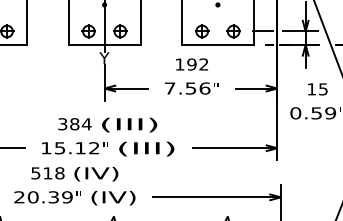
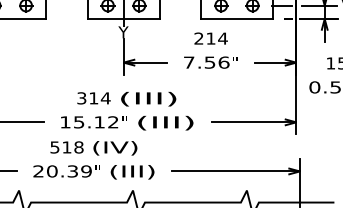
text: (191, 64) -> (210, 38), 192 -> 214
text: (74, 124) -> (93, 98), 384 -> 314
text: (113, 198) -> (132, 172), (IV) -> (III)

